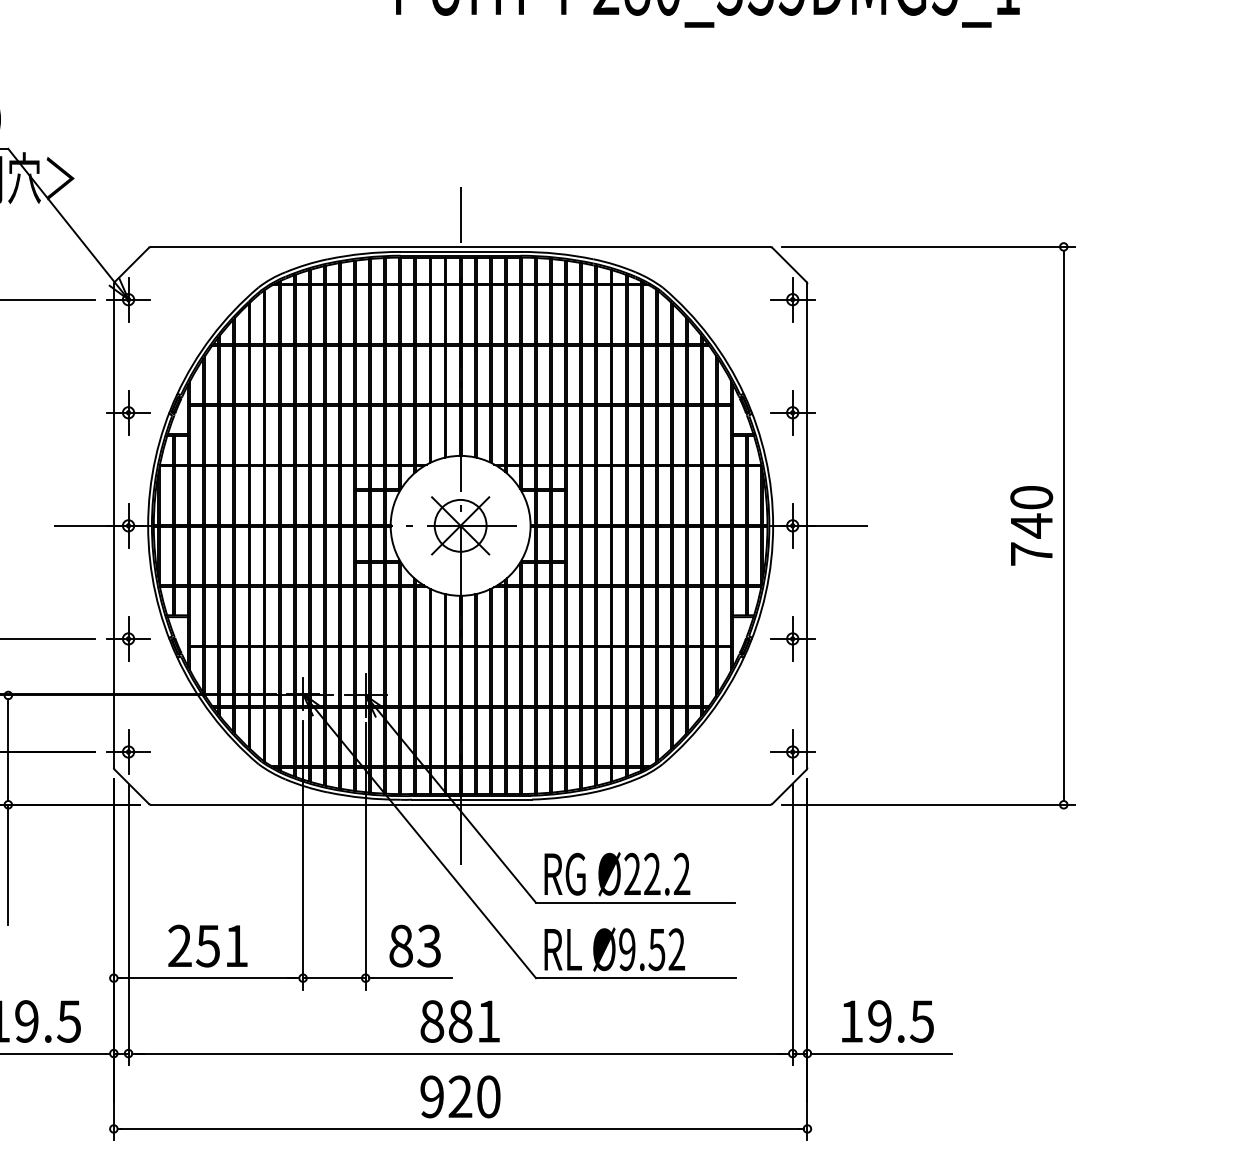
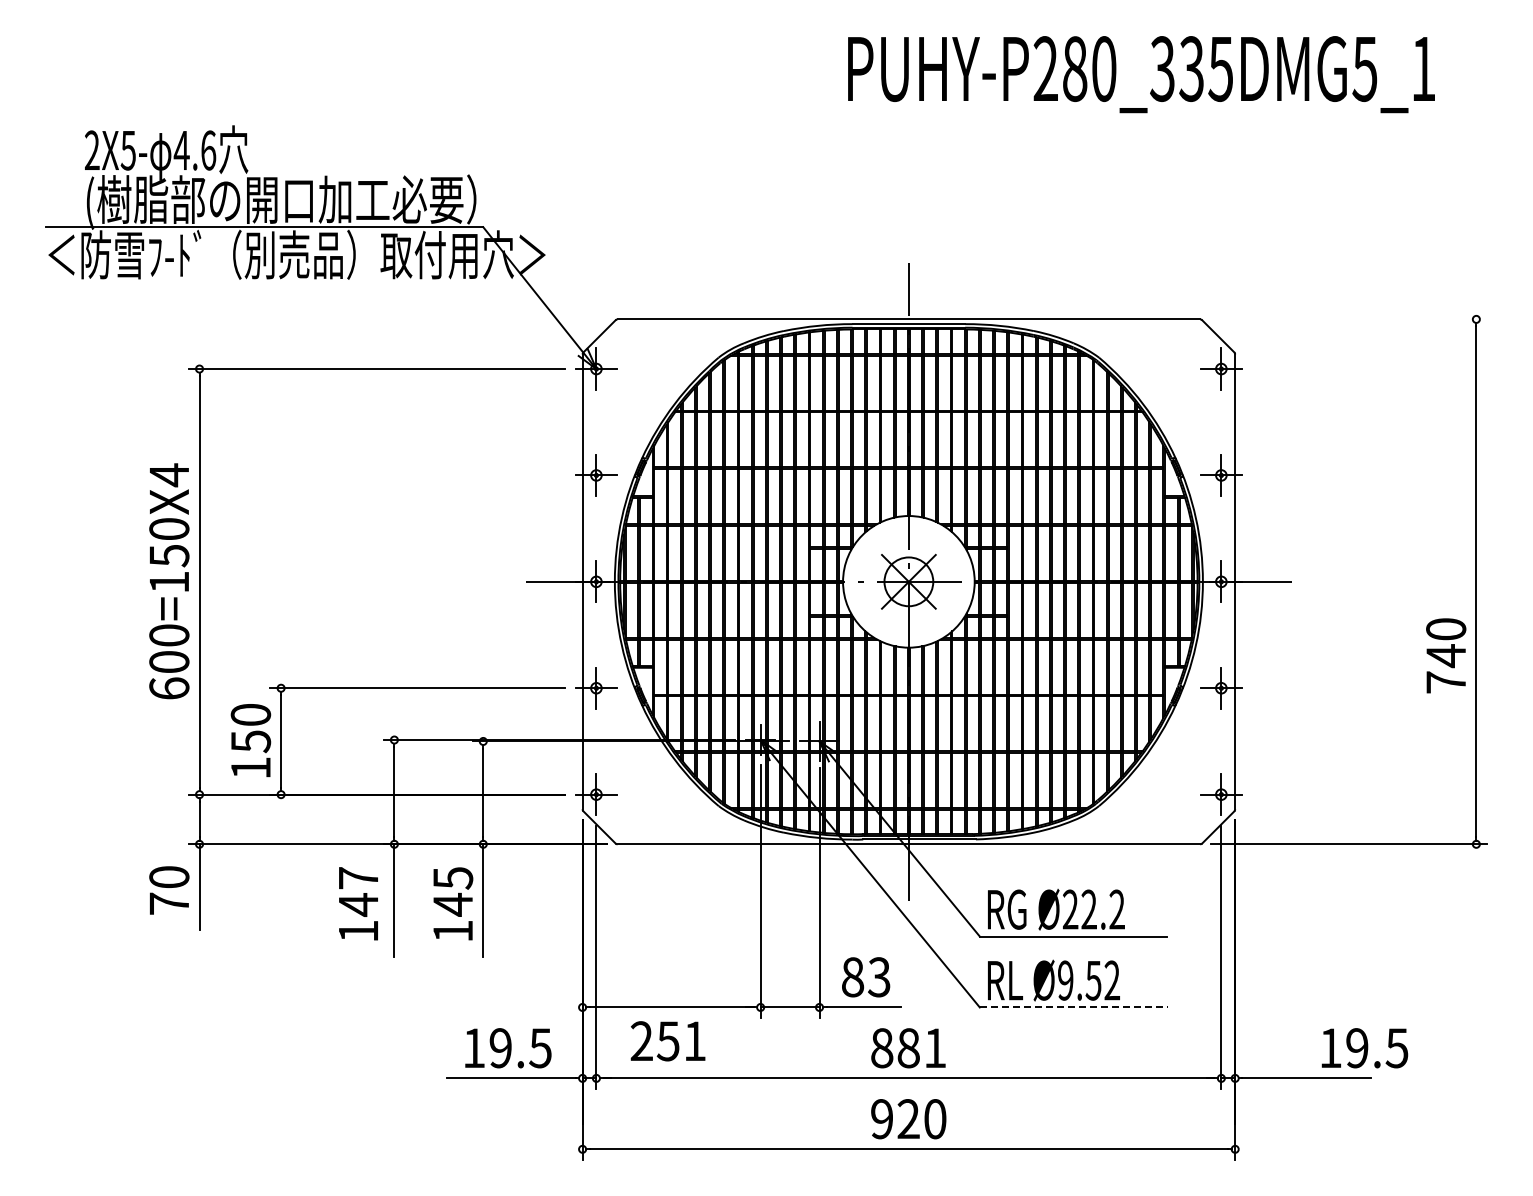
line: (927, 247) -> (1348, 319), removed
text: (1032, 525) -> (1446, 655), moved
text: (207, 946) -> (667, 1041), moved
line: (636, 978) -> (1074, 1007), solid -> dashed
text: (887, 1021) -> (1364, 1048), moved

